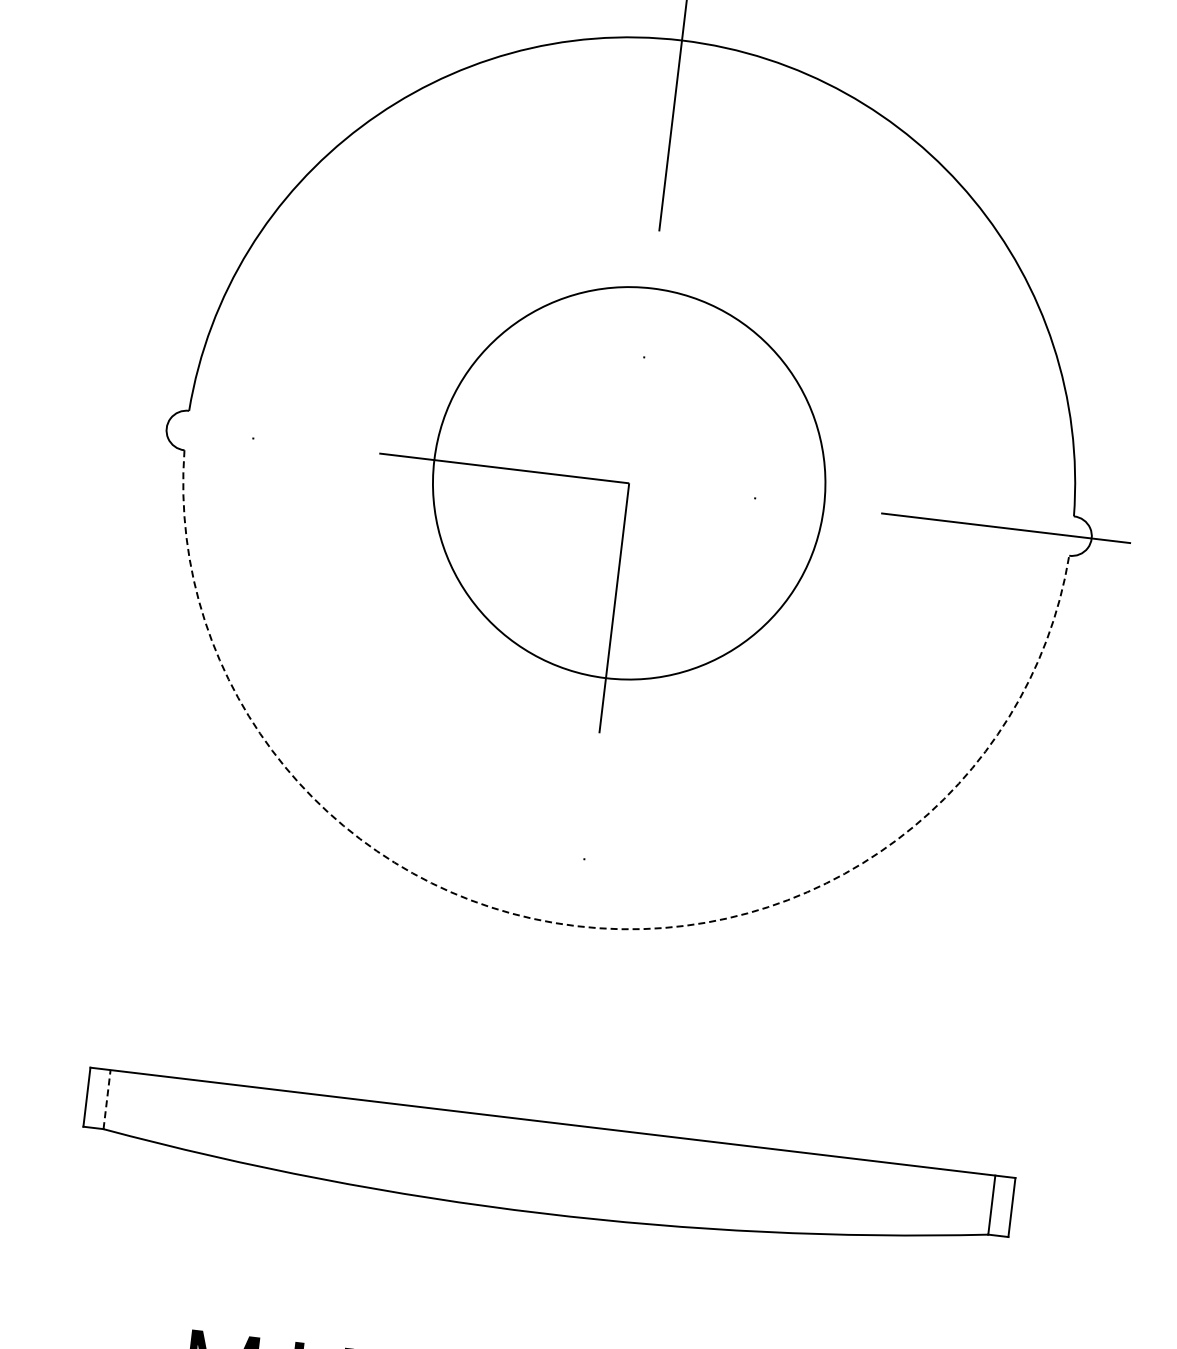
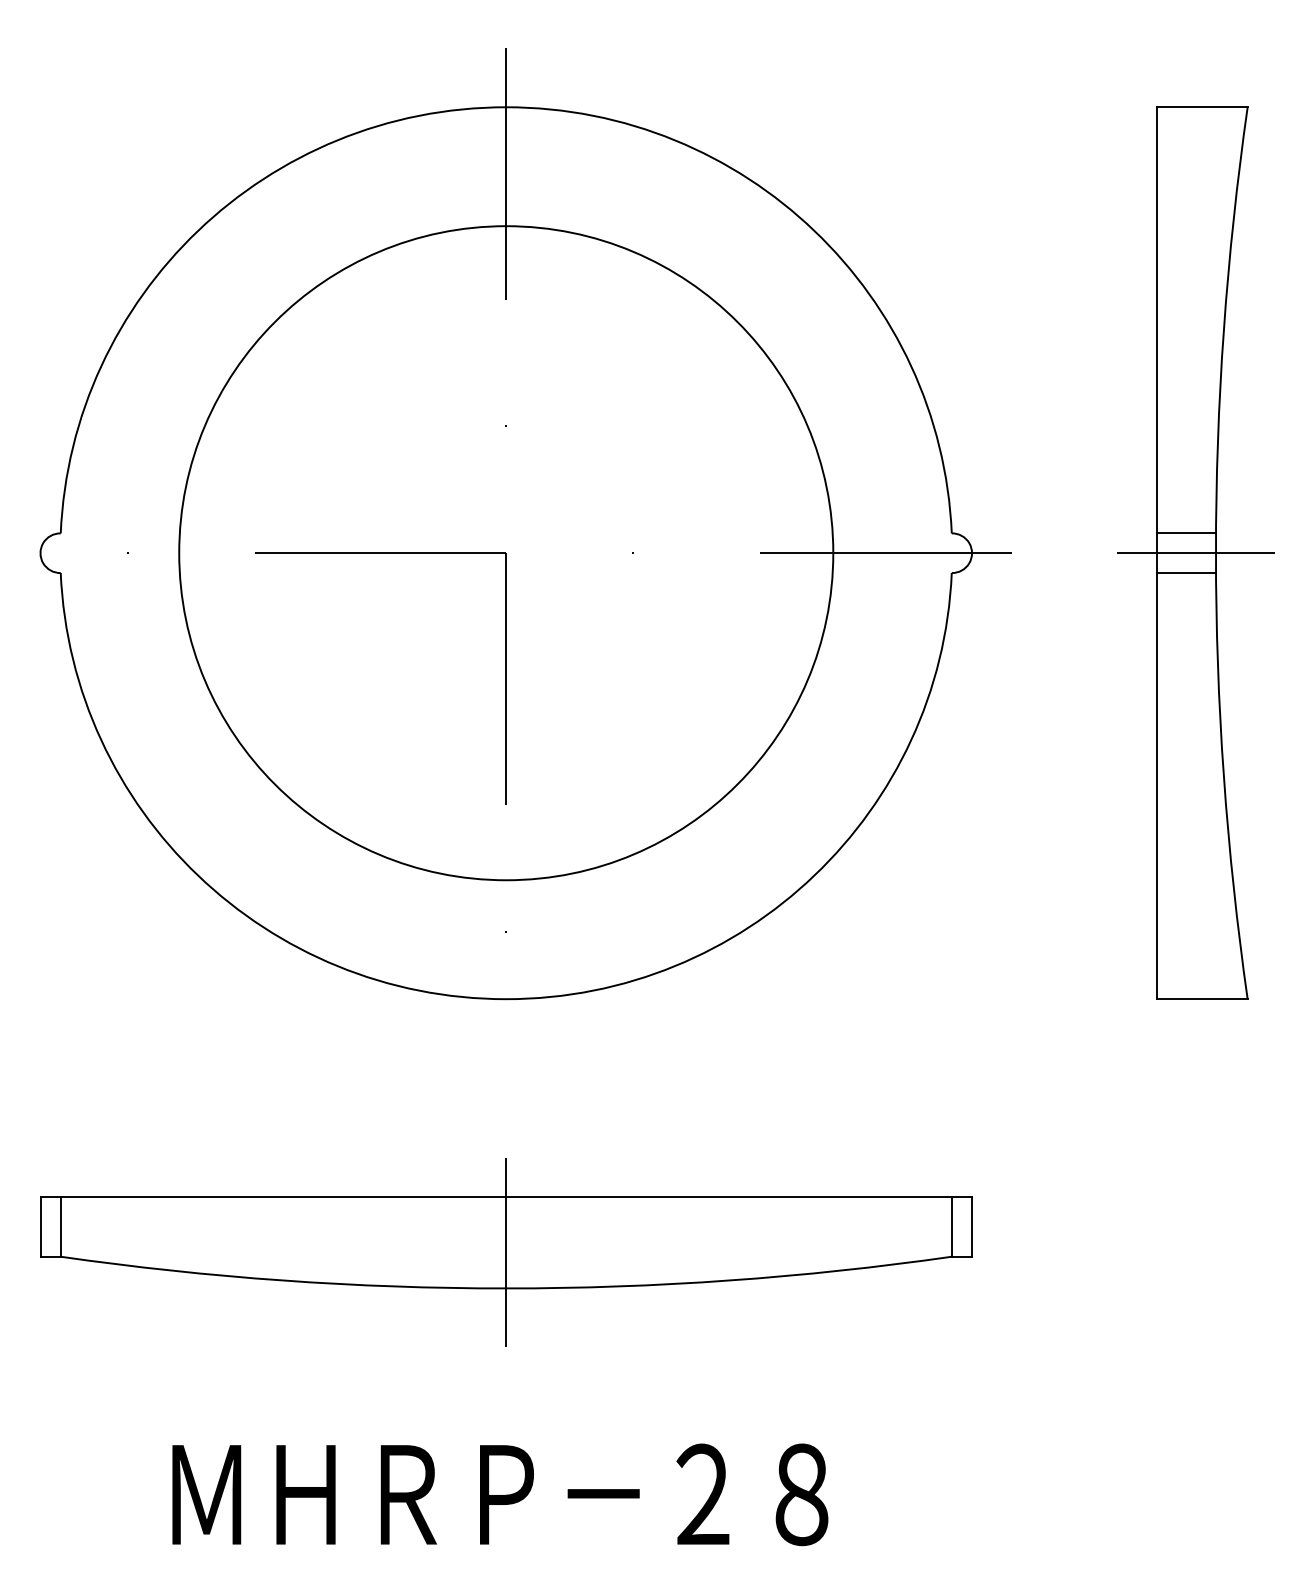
circle: (629, 483) -> (506, 553), size x1.67
arc: (576, 926) -> (506, 999), dashed -> solid
line: (106, 1099) -> (60, 1226), dashed -> solid
line: (546, 1177) -> (506, 1252), added

